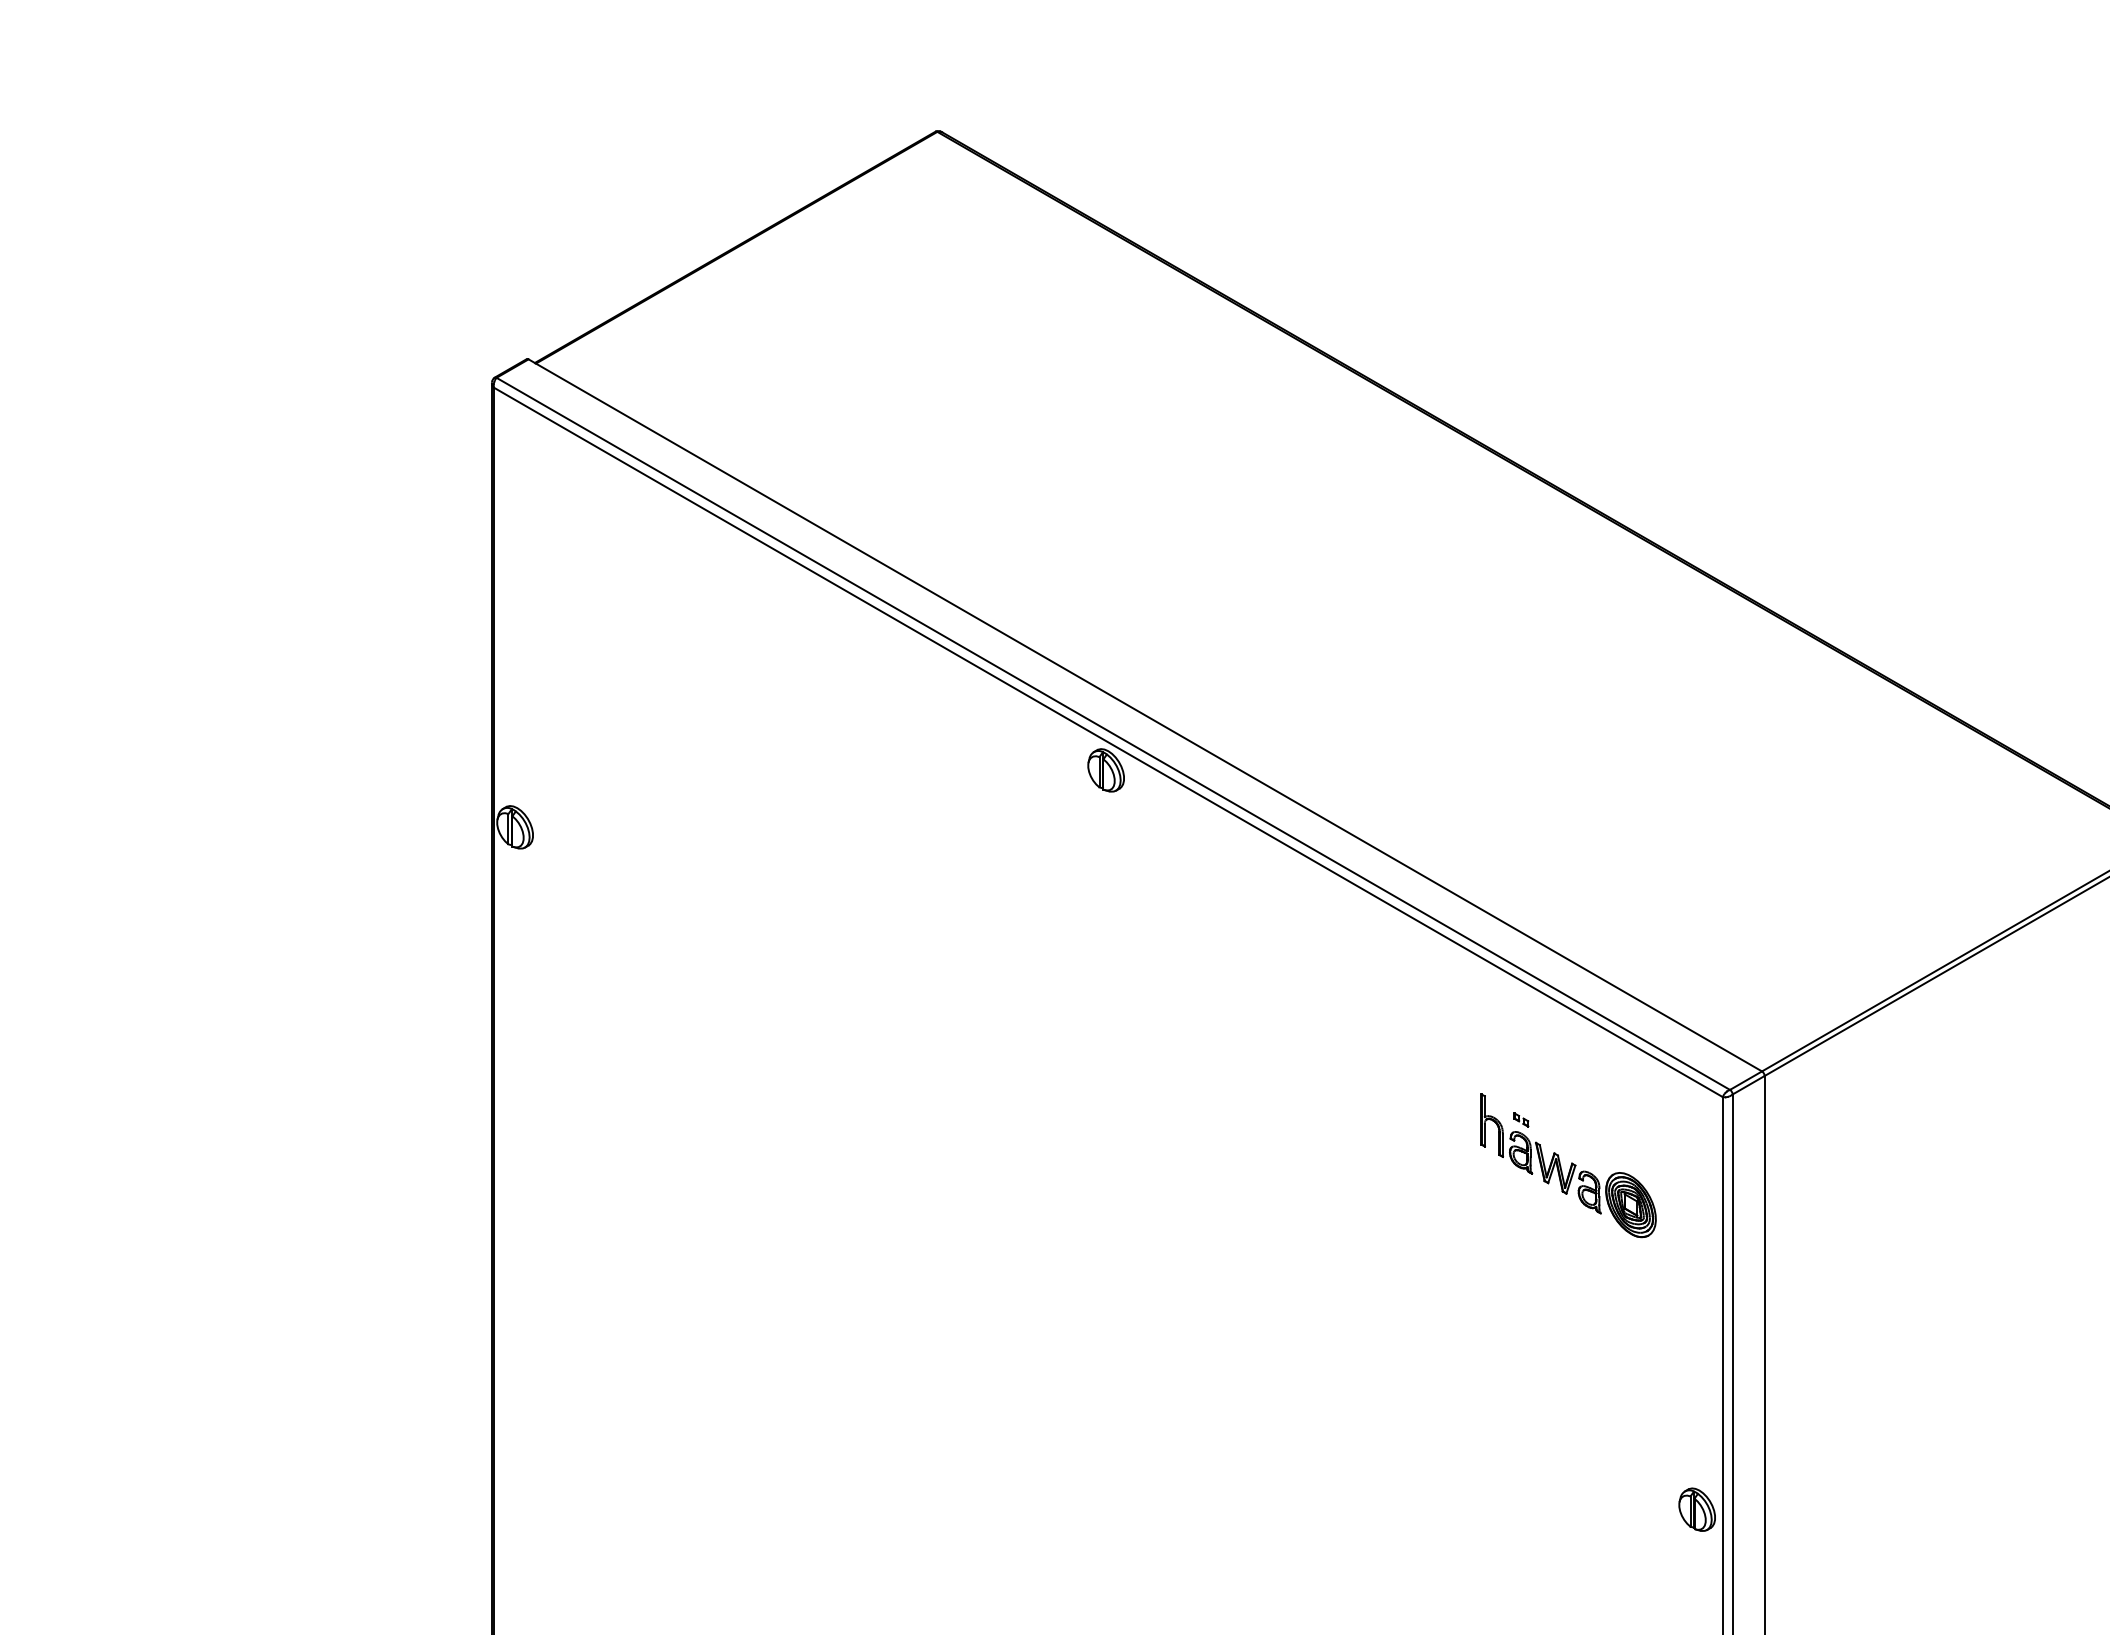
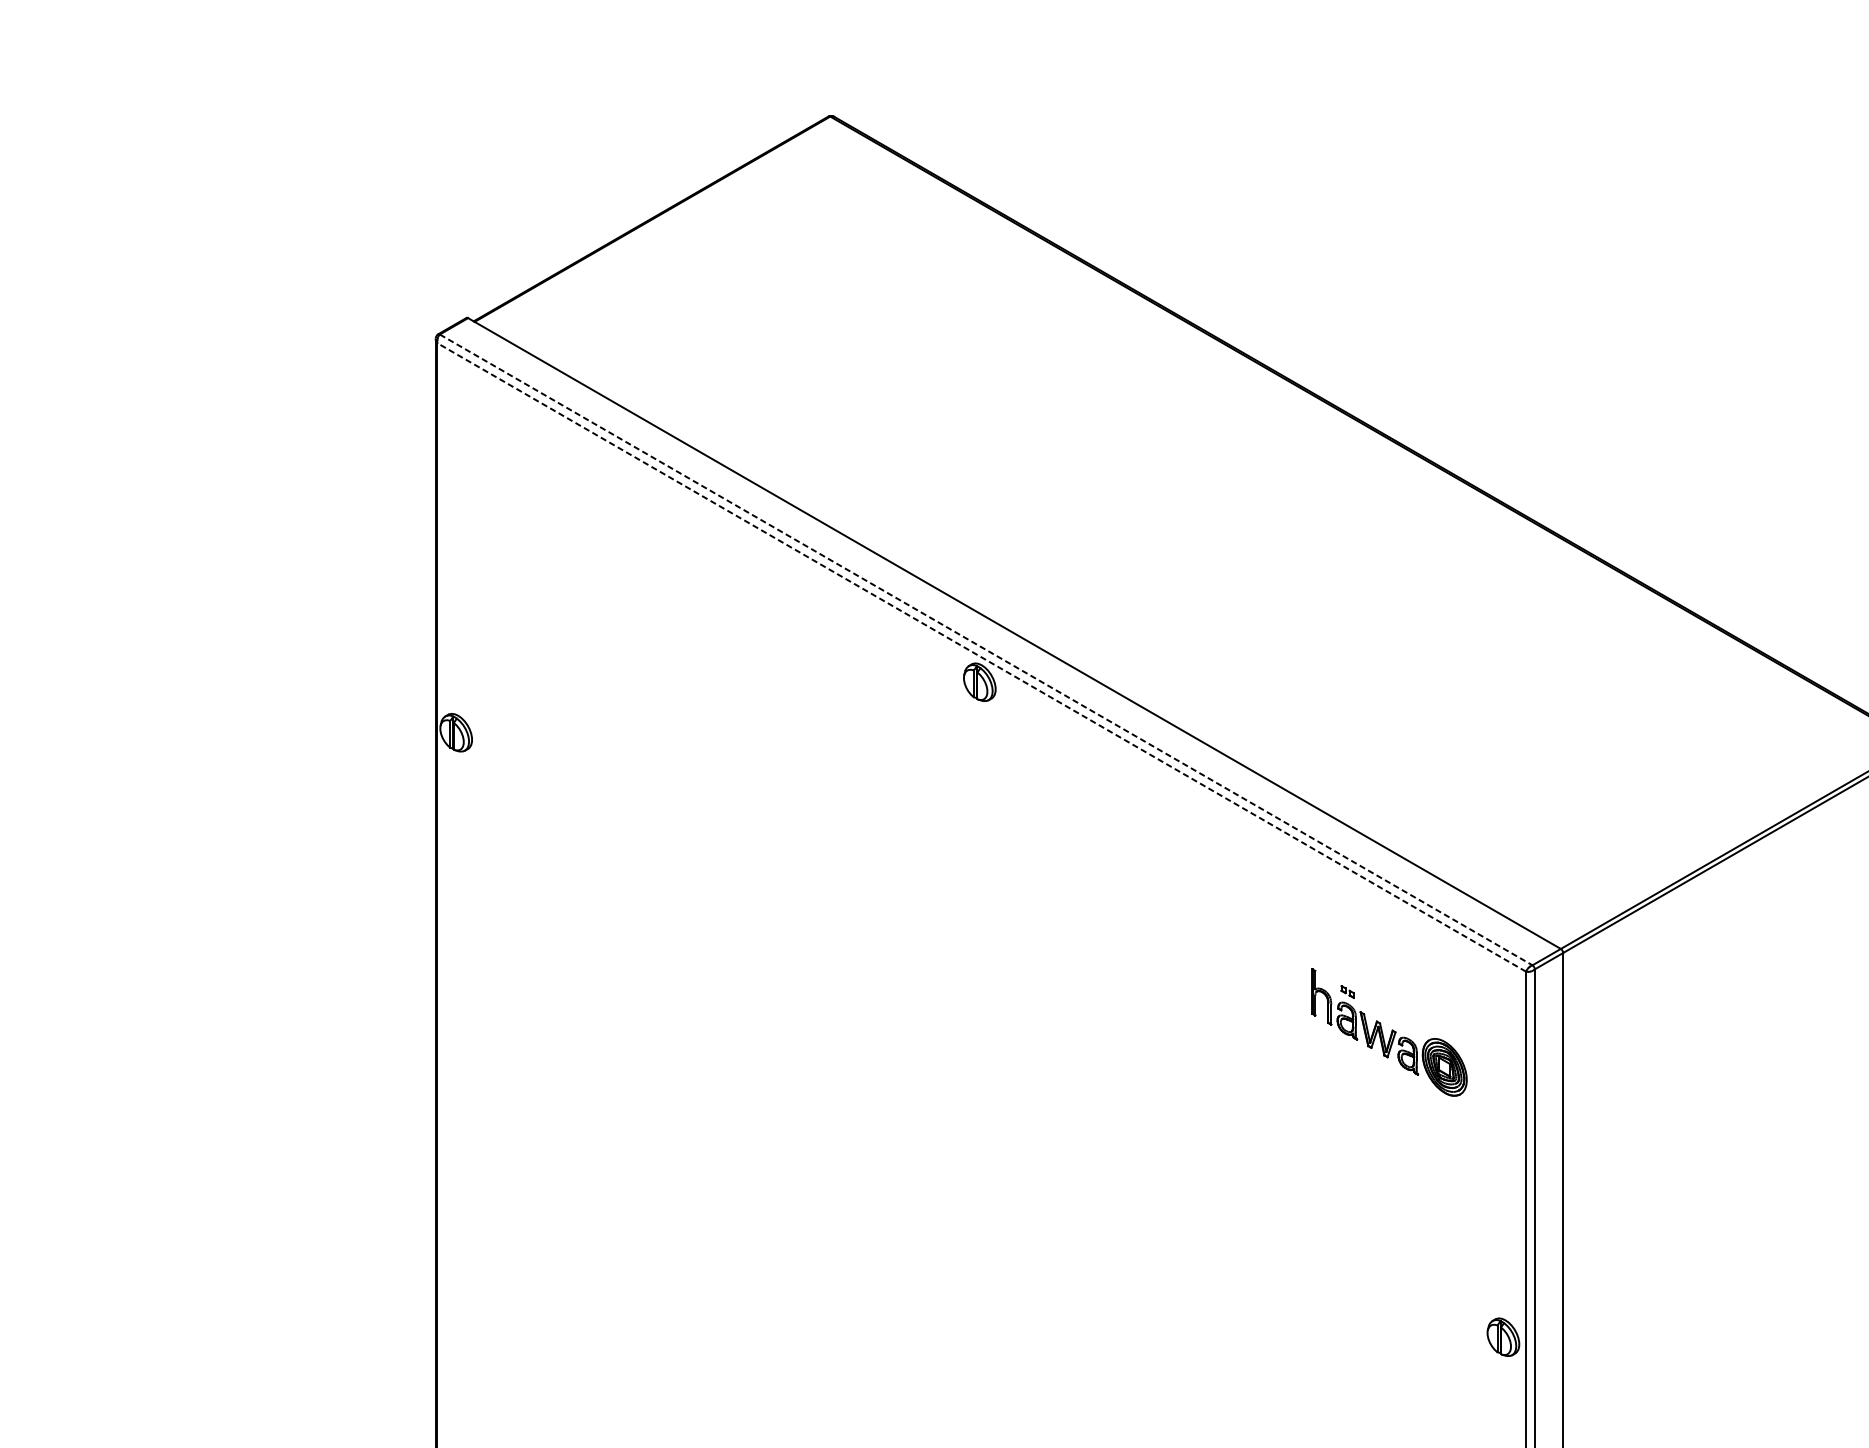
line: (1113, 734) -> (986, 650), solid -> dashed
line: (1107, 742) -> (981, 657), solid -> dashed

